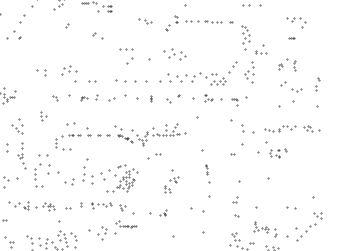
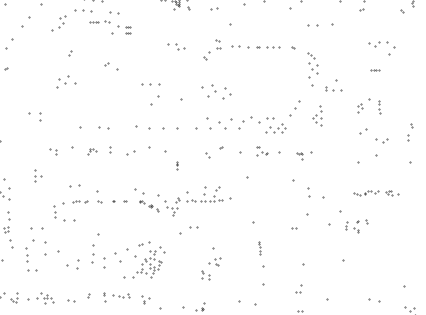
part: (69, 70) -> (66, 82), moved
part: (249, 72) -> (317, 116), size x0.7
part: (151, 98) -> (177, 165), moved
part: (239, 101) -> (304, 155), size x0.7
part: (292, 128) -> (376, 192), size x0.6

